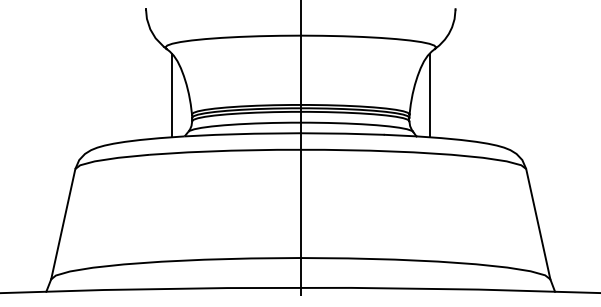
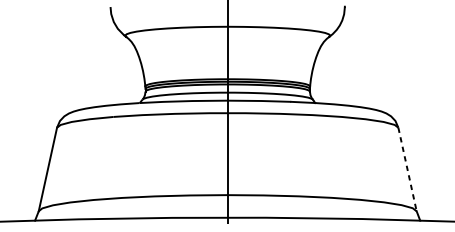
line: (171, 95) -> (129, 72), removed
line: (429, 95) -> (325, 72), removed
line: (538, 224) -> (407, 169), solid -> dashed

